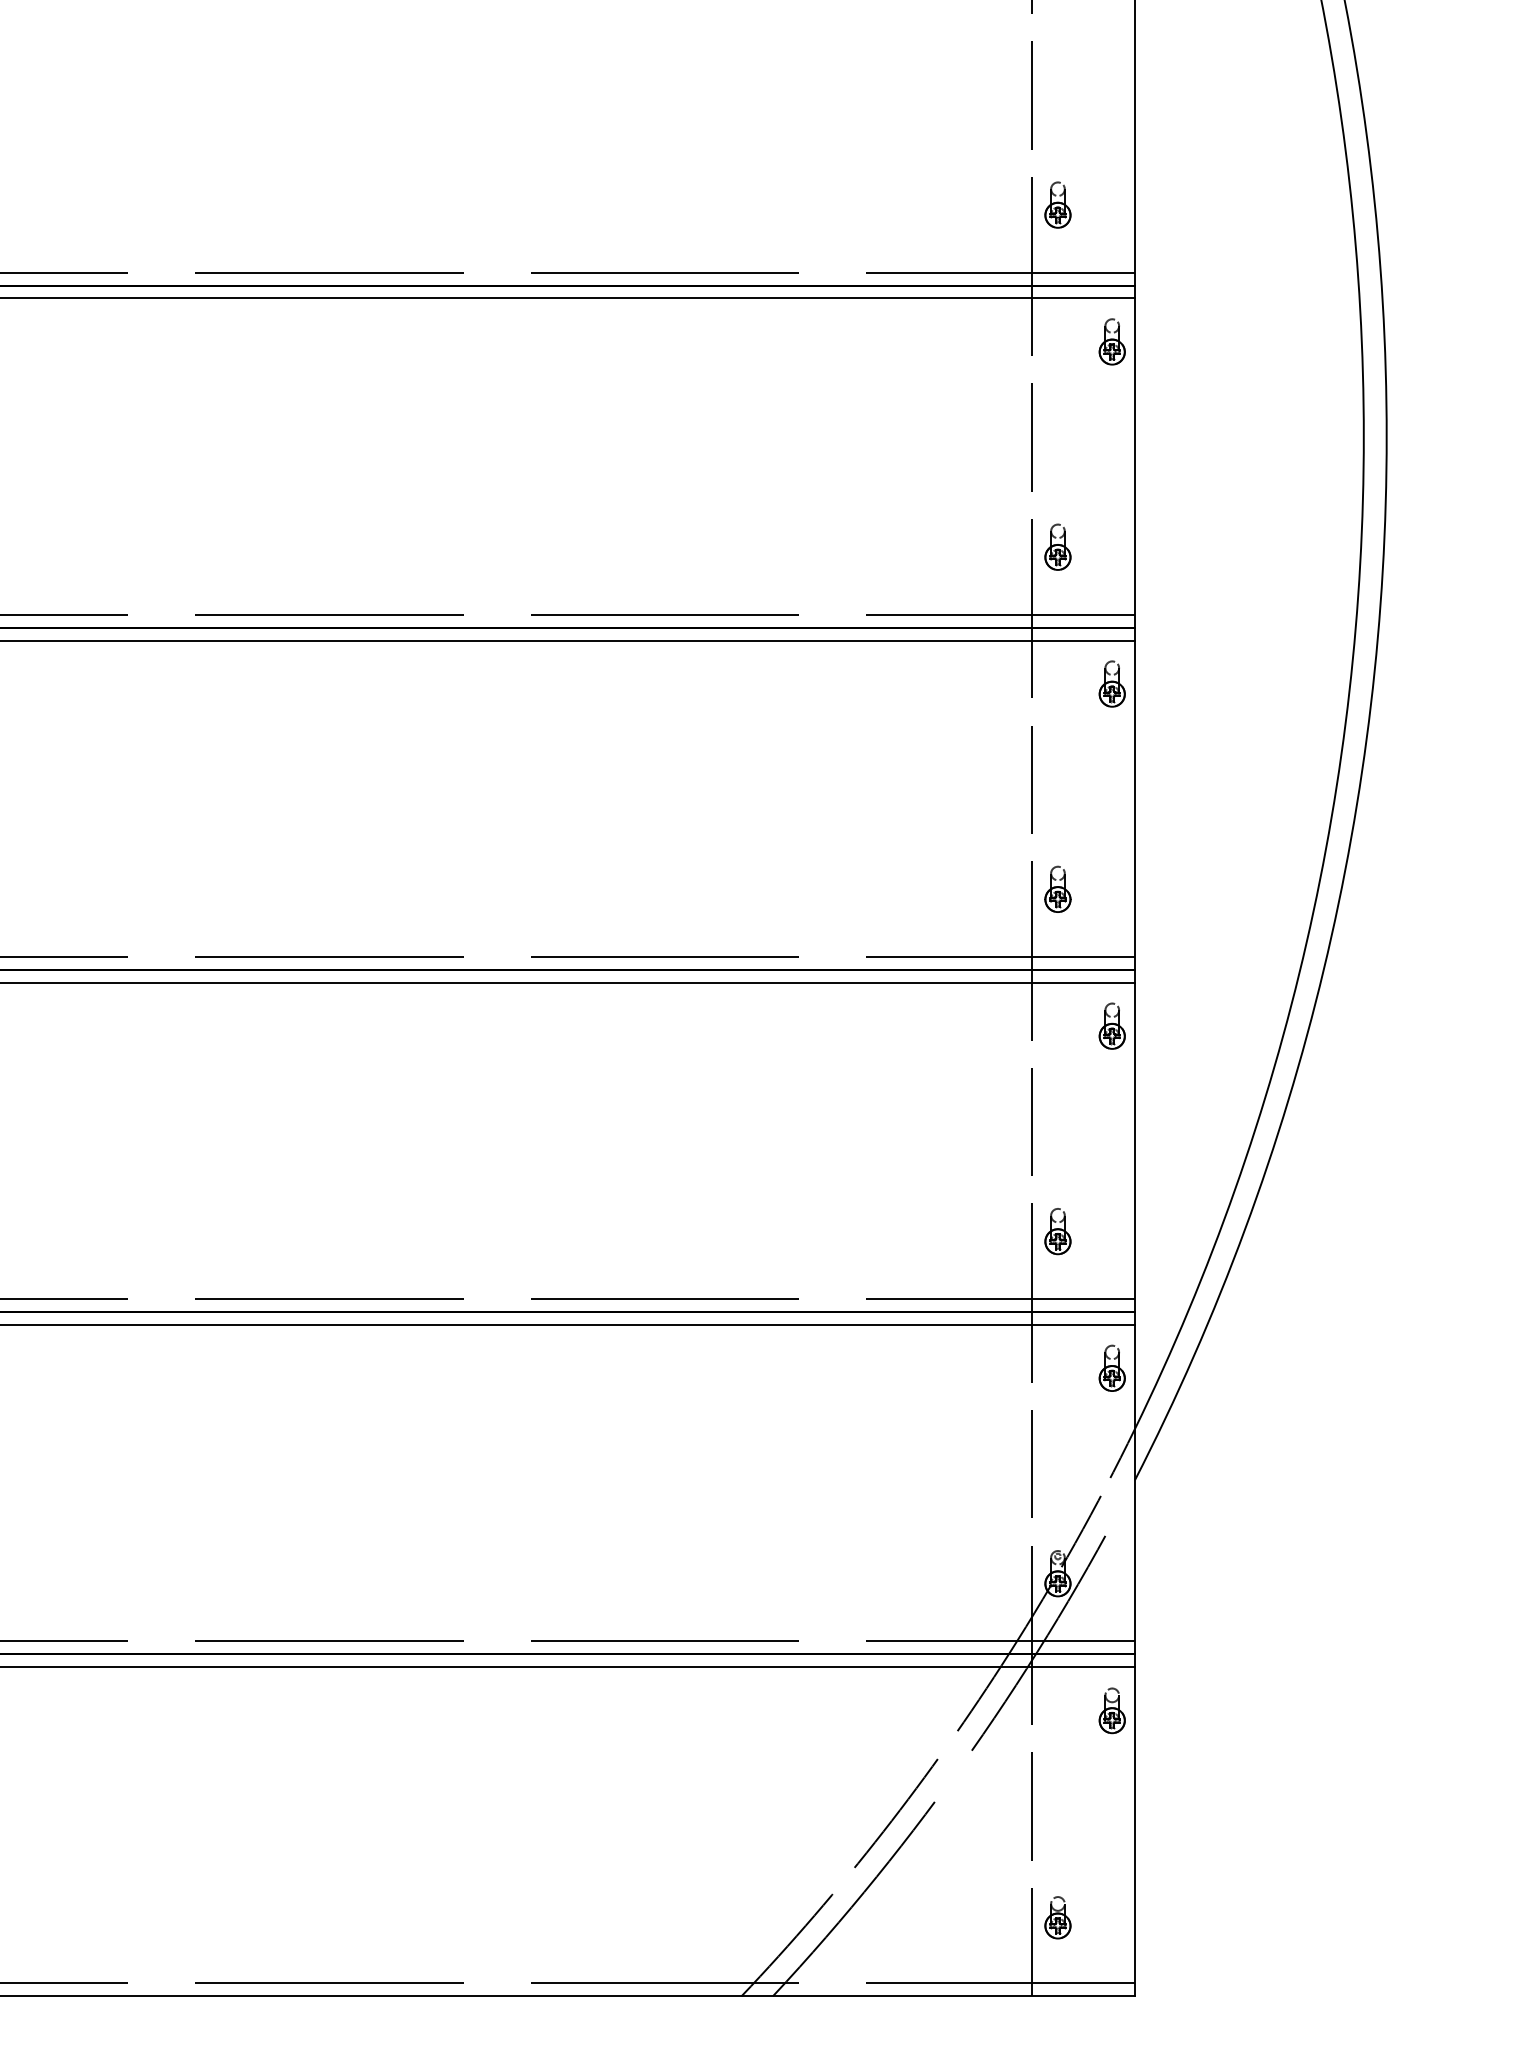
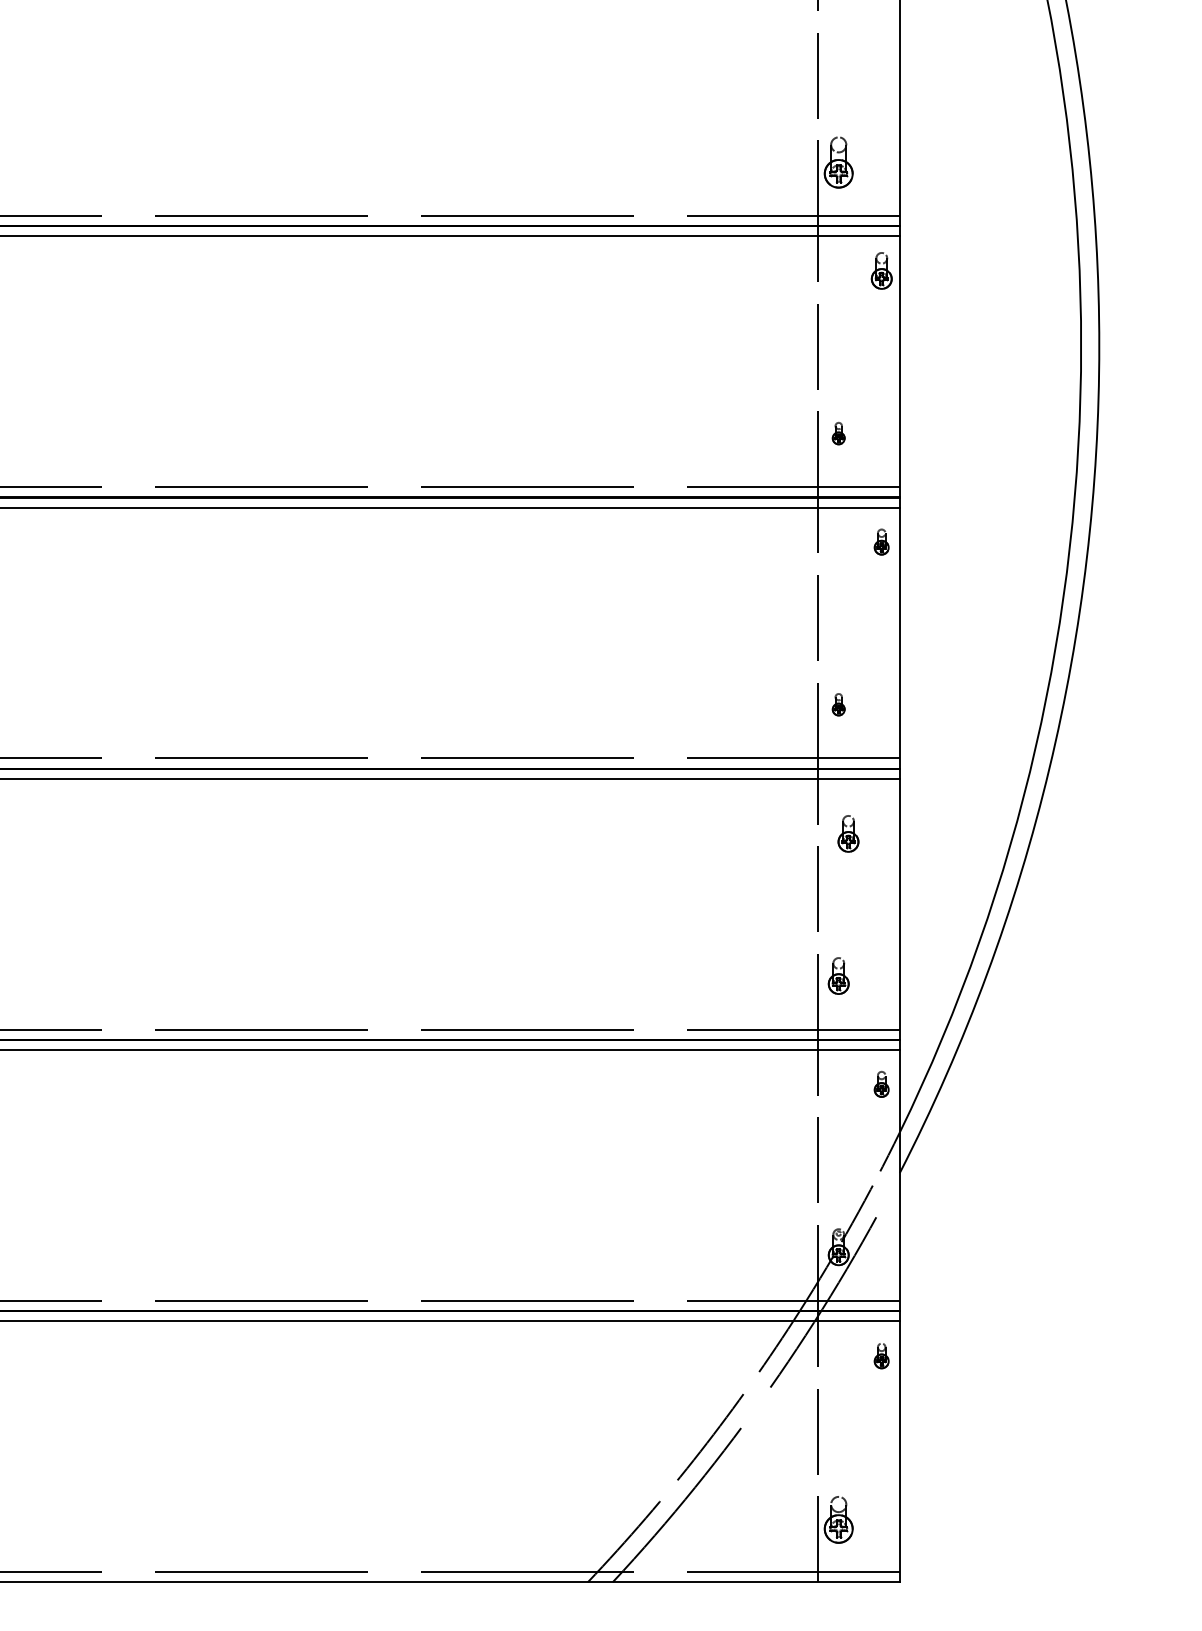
part: (1057, 204) -> (838, 162), size x1.4
part: (1057, 546) -> (838, 433), size x0.6
part: (1111, 683) -> (881, 541), size x0.7
part: (1057, 888) -> (838, 704), size x0.6
part: (1111, 1025) -> (847, 833), moved
part: (1111, 1367) -> (881, 1083), size x0.7
part: (1111, 1710) -> (881, 1355), size x0.7
part: (1057, 1917) -> (838, 1519), size x1.4

